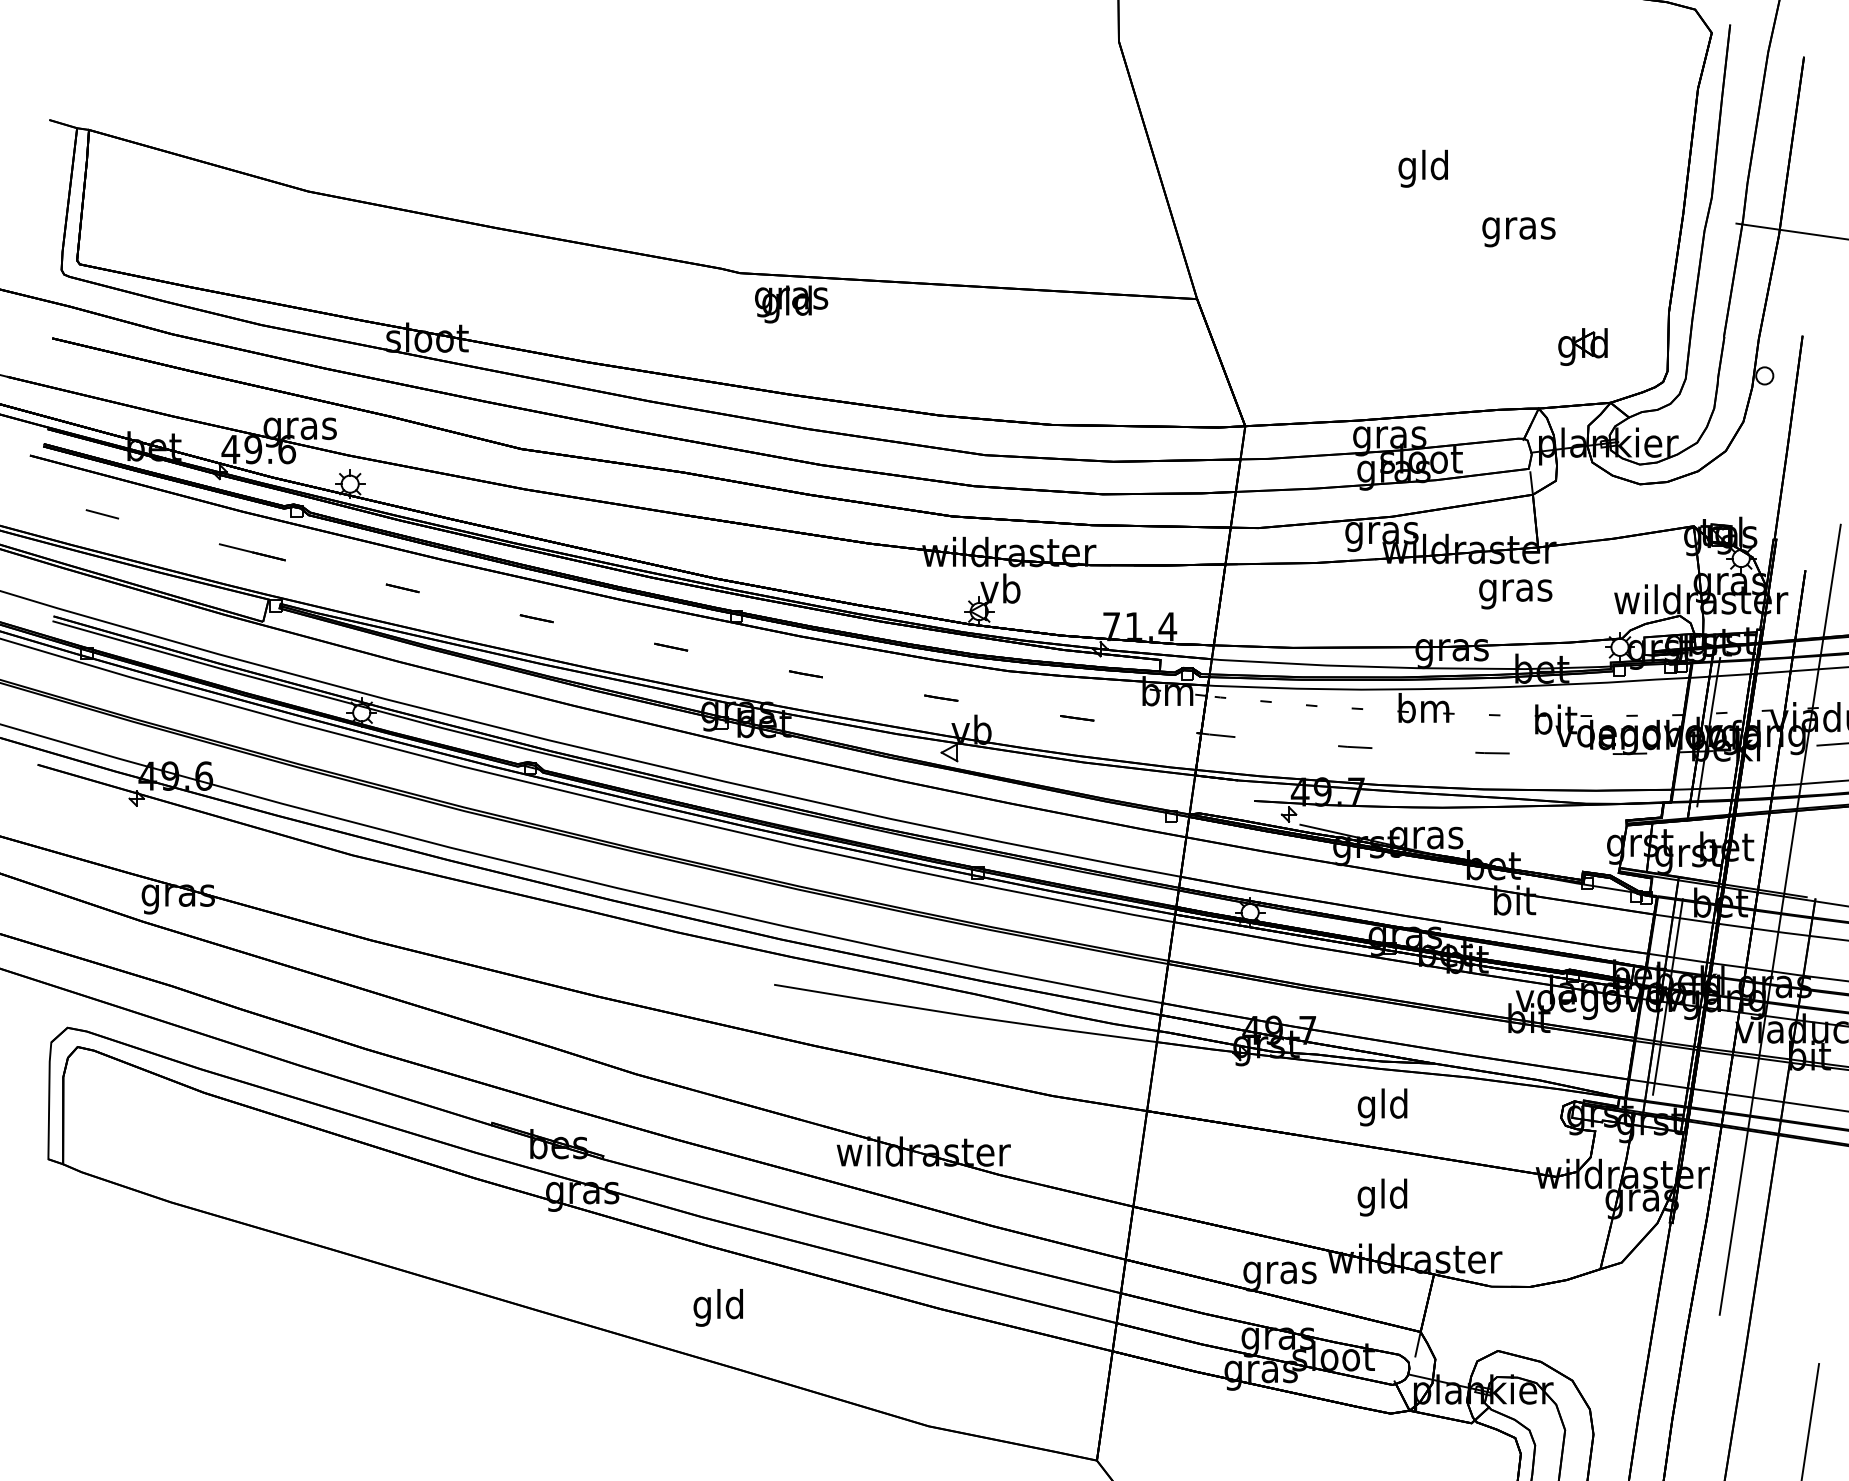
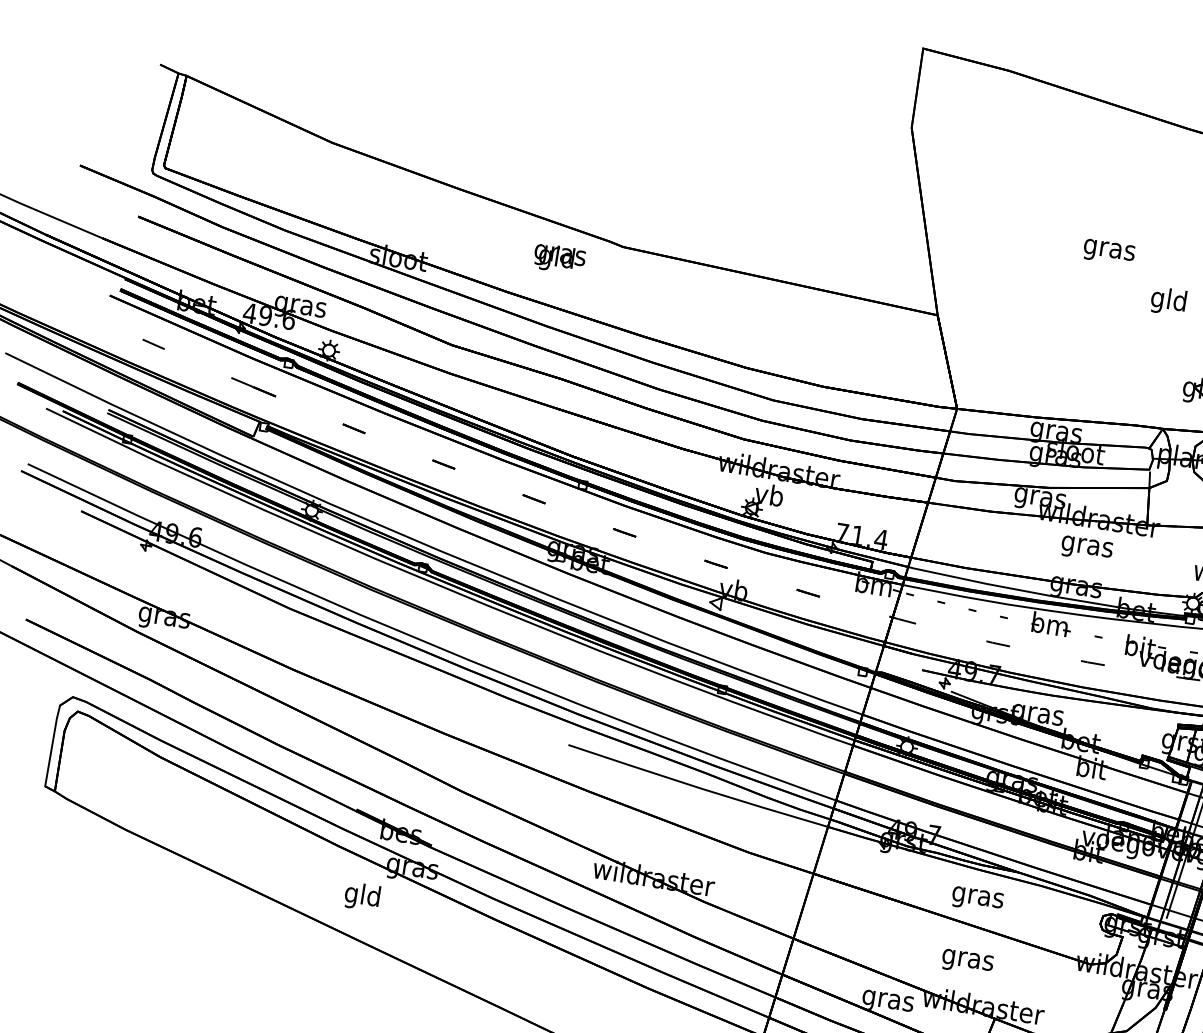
text: (1423, 168) -> (1109, 249), gld -> gras
text: (1518, 228) -> (1168, 301), gras -> gld
text: (791, 304) -> (559, 259), moved
text: (1515, 594) -> (1086, 549), moved
text: (1382, 1107) -> (977, 897), gld -> gras
text: (1382, 1197) -> (967, 959), gld -> gras
text: (717, 1307) -> (361, 896), moved

